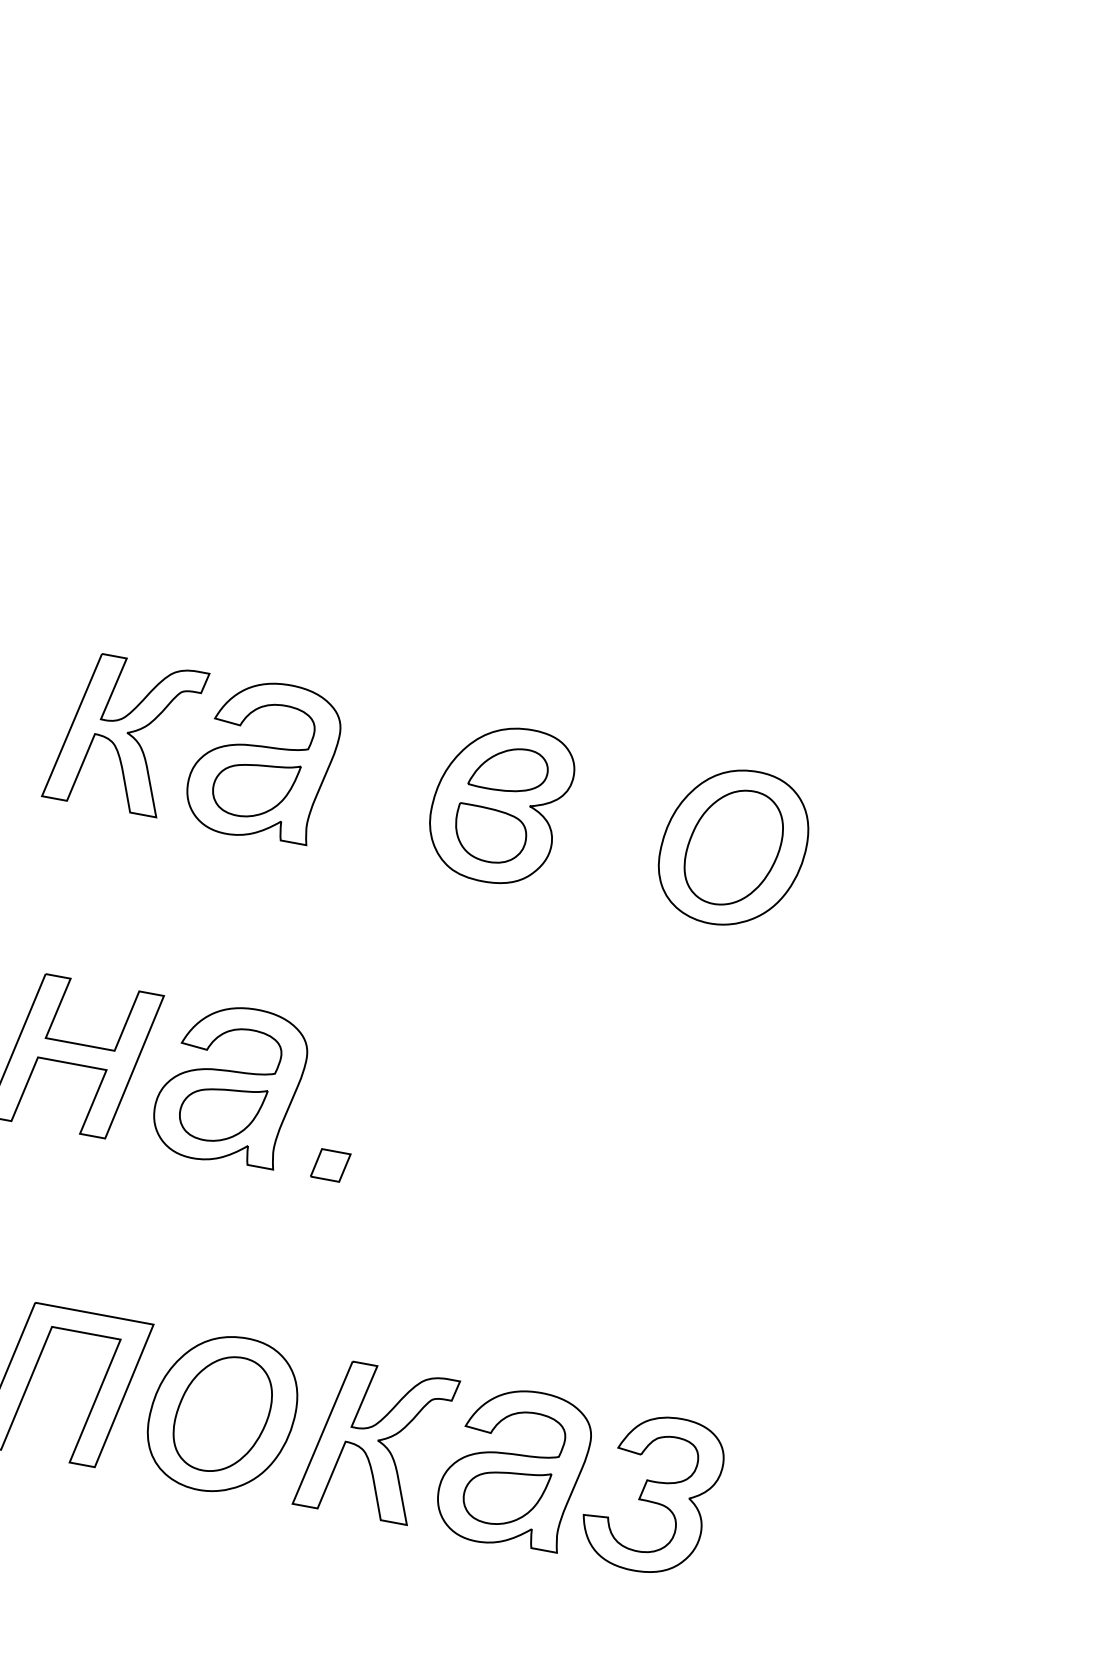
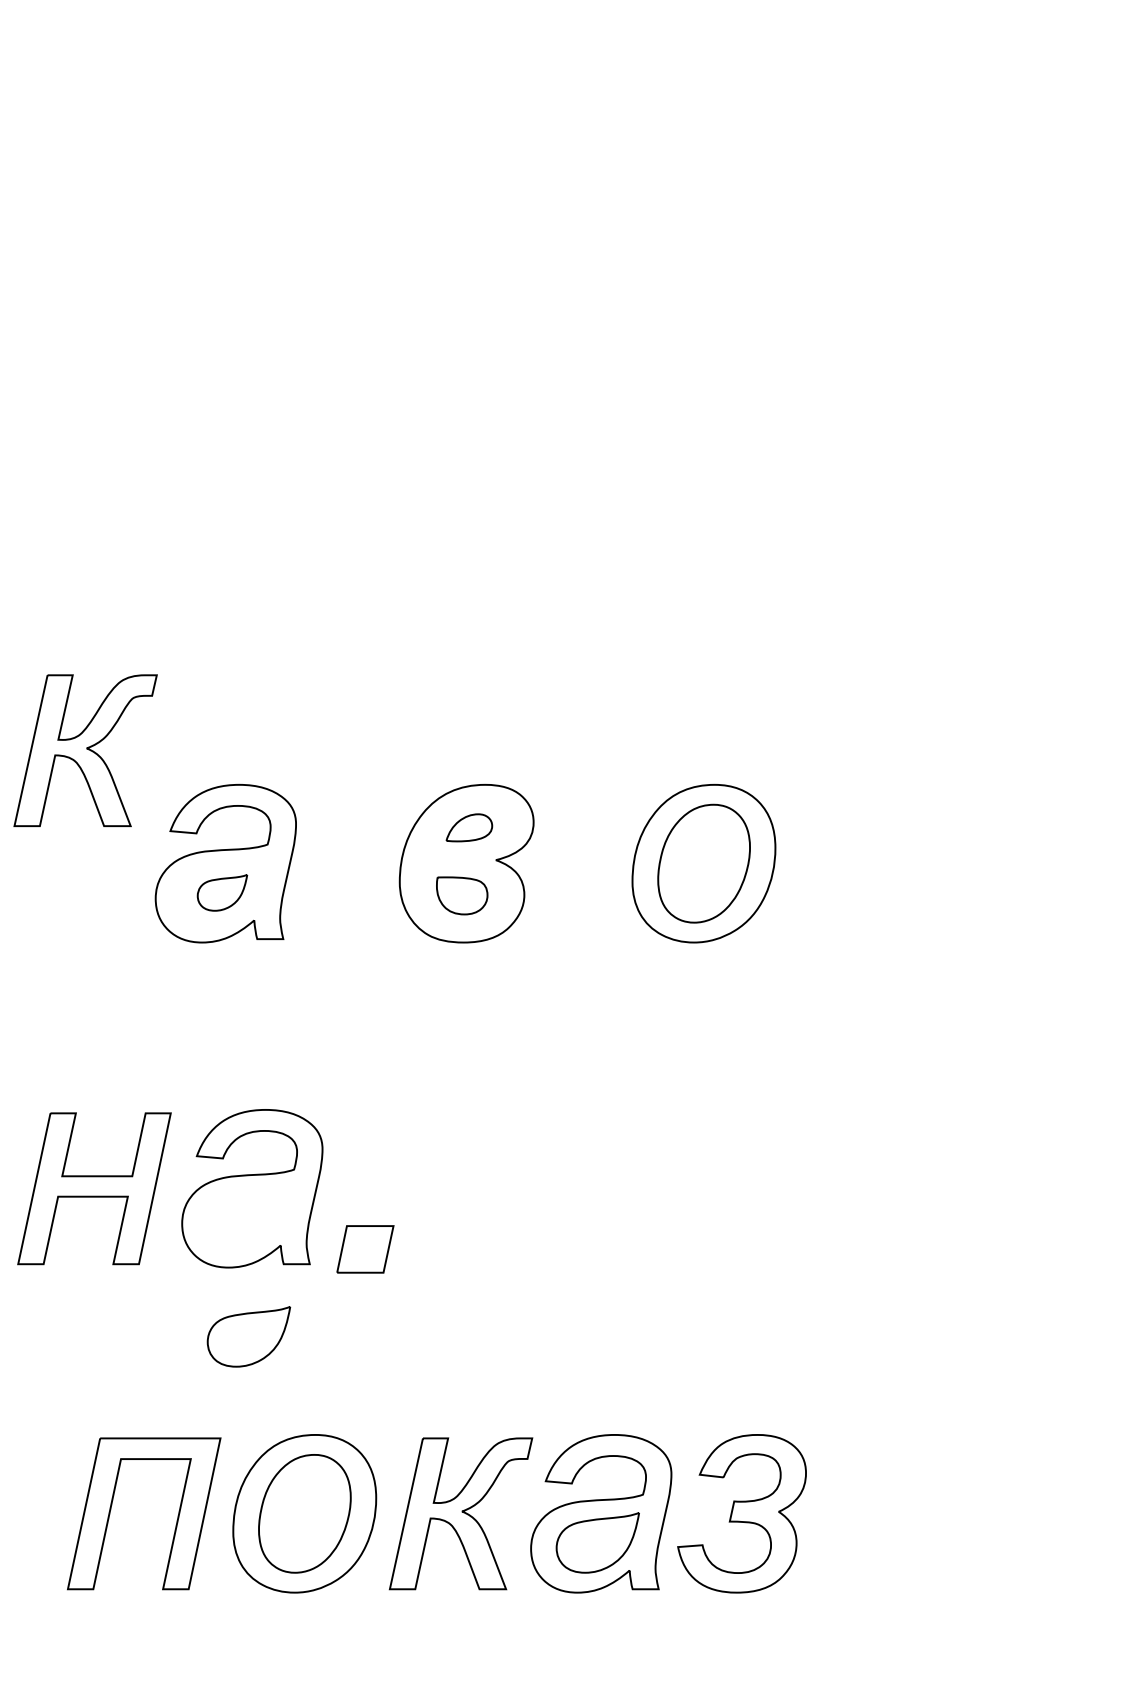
part: (125, 734) -> (85, 750), moved
part: (509, 769) -> (469, 827), size x0.6
part: (255, 788) -> (222, 892), size x0.6
part: (490, 834) -> (462, 895), size x0.7
part: (221, 1112) -> (248, 1336), moved
part: (330, 1165) -> (365, 1249), size x1.6

